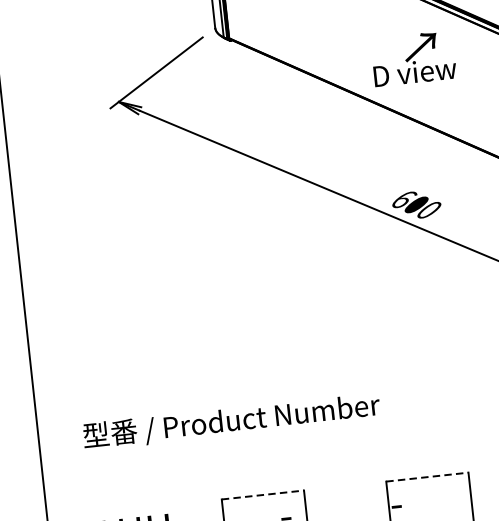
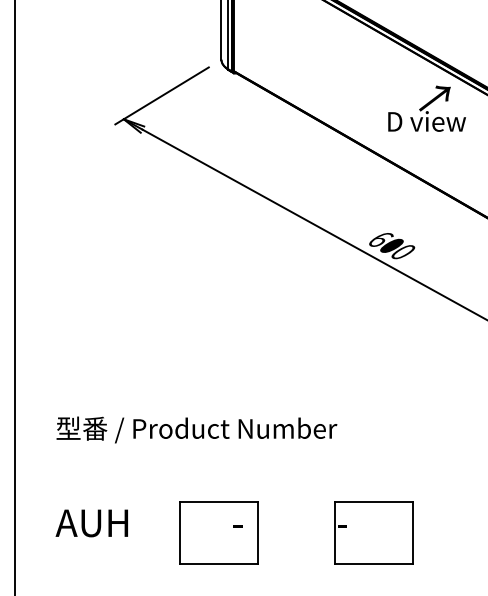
text: (413, 58) -> (426, 108), moved
line: (427, 476) -> (374, 501), dashed -> solid
line: (262, 494) -> (218, 501), dashed -> solid

